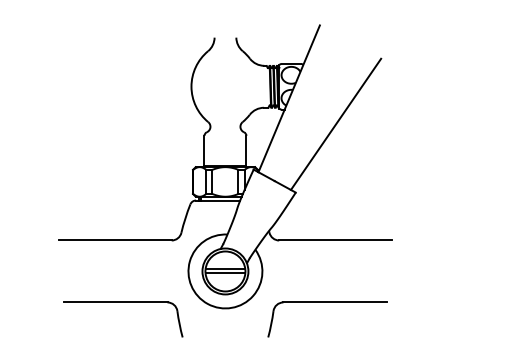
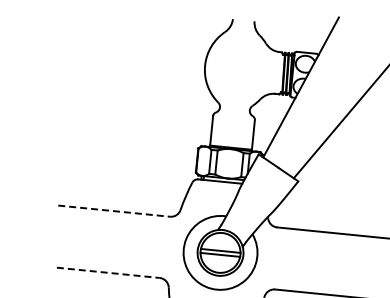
line: (115, 240) -> (114, 211), solid -> dashed
line: (115, 302) -> (108, 272), solid -> dashed

